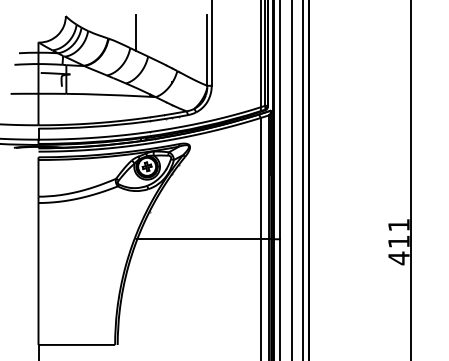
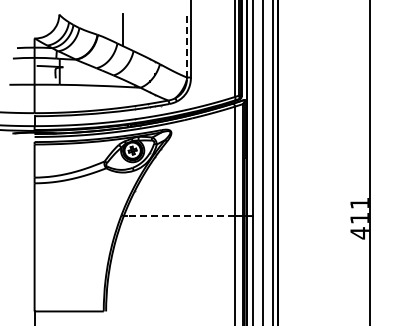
line: (206, 50) -> (186, 45), solid -> dashed
line: (200, 239) -> (180, 216), solid -> dashed

